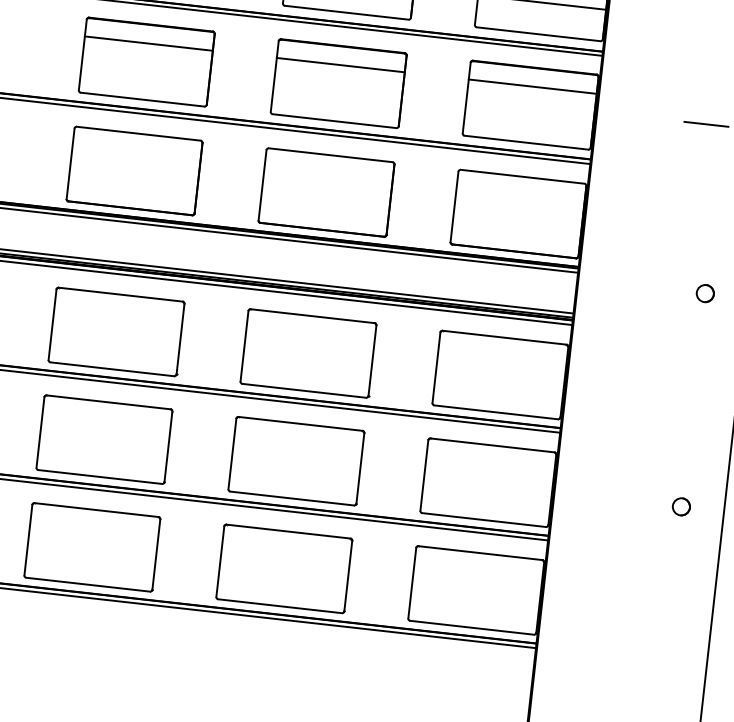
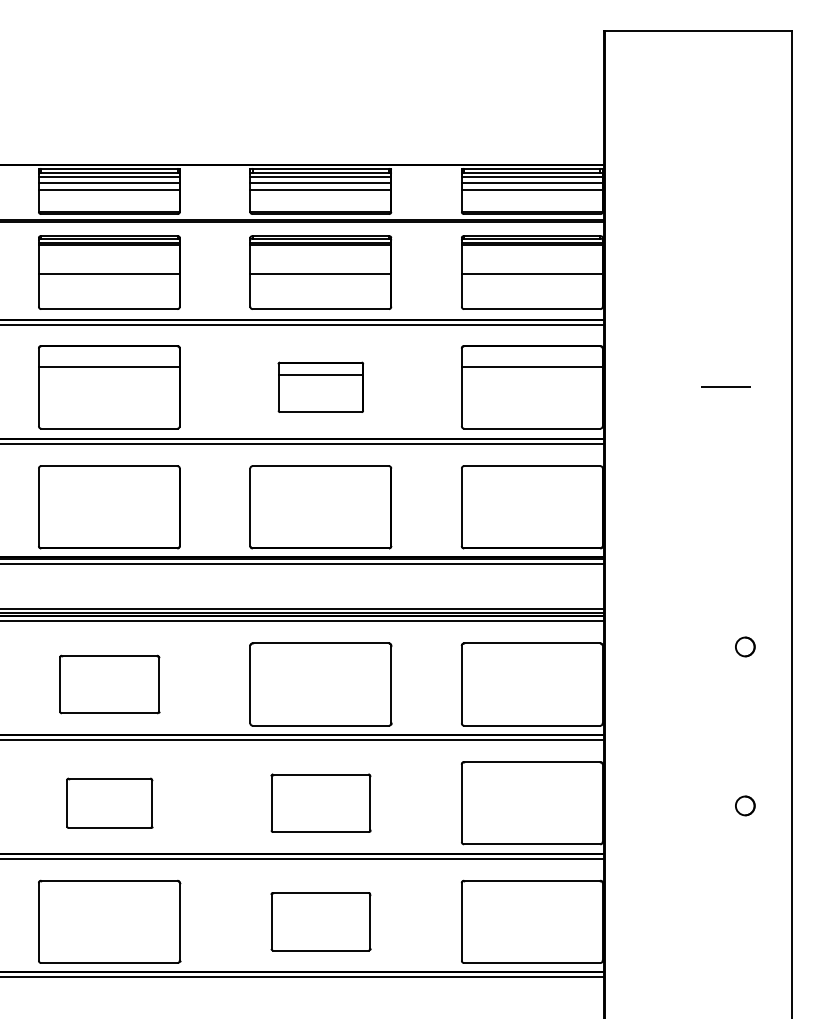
part: (338, 83) -> (320, 387), size x0.6
part: (705, 293) -> (745, 646), moved
part: (116, 331) -> (109, 684), size x0.7
part: (104, 439) -> (109, 803), size x0.6
part: (296, 461) -> (320, 803), size x0.7
part: (284, 568) -> (320, 921), size x0.7

